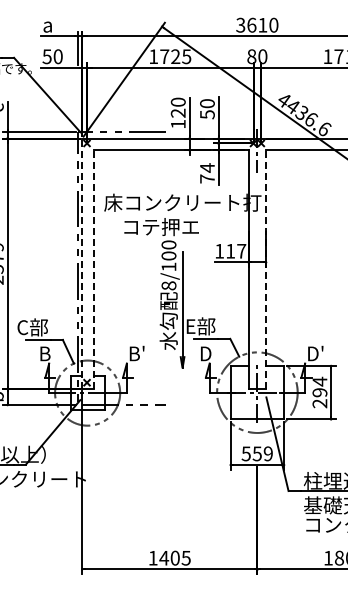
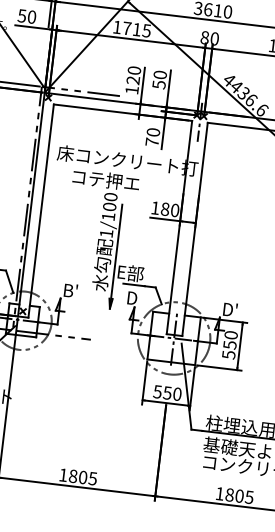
text: (175, 56) -> (136, 29), 1725 -> 1715
text: (207, 167) -> (153, 132), 74 -> 70
text: (236, 250) -> (170, 209), 117 -> 180
line: (82, 263) -> (31, 204), dashed -> solid
line: (93, 269) -> (40, 210), dashed -> solid
line: (266, 269) -> (195, 229), dashed -> solid
text: (168, 285) -> (106, 233), 8/100 -> 1/100
text: (319, 392) -> (229, 344), 294 -> 550
text: (267, 453) -> (176, 393), 559 -> 550
text: (164, 557) -> (73, 475), 1405 -> 1805

